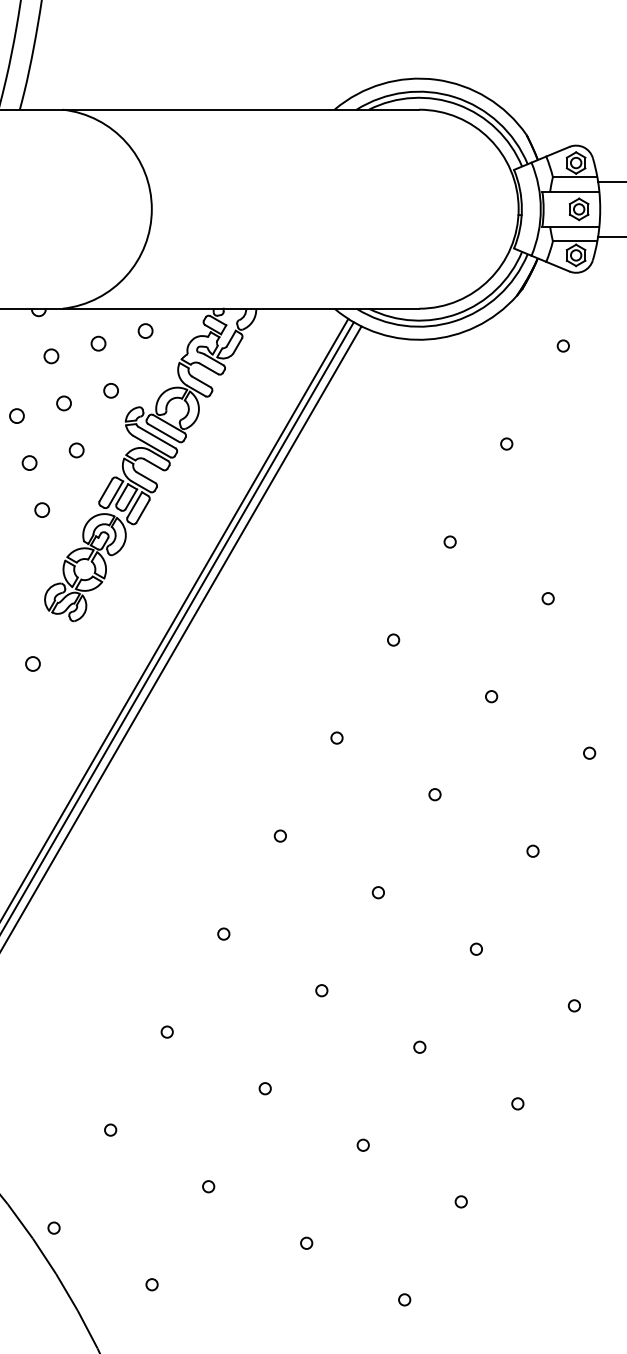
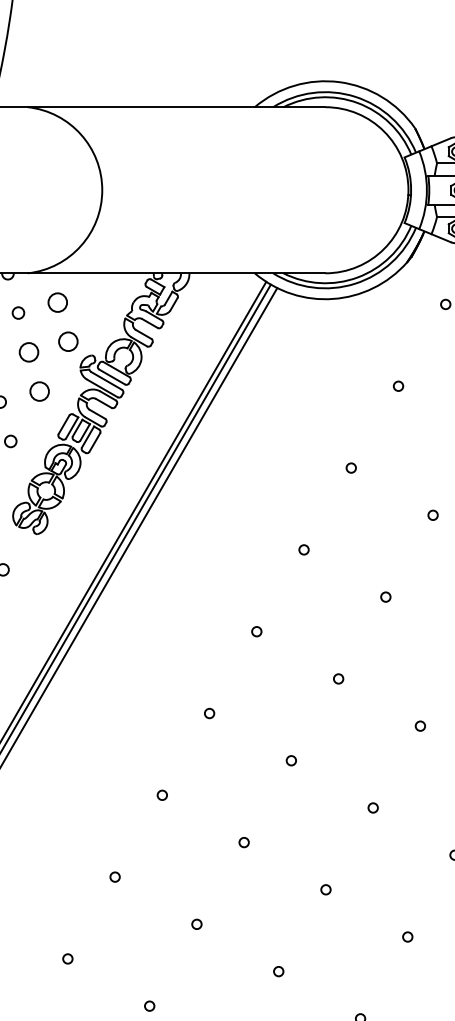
circle: (145, 330) -> (96, 291), removed
circle: (98, 343) -> (57, 302), size x1.6
circle: (110, 390) -> (67, 341), size x1.6
circle: (63, 403) -> (28, 352), size x1.6
circle: (76, 450) -> (39, 391), size x1.6

